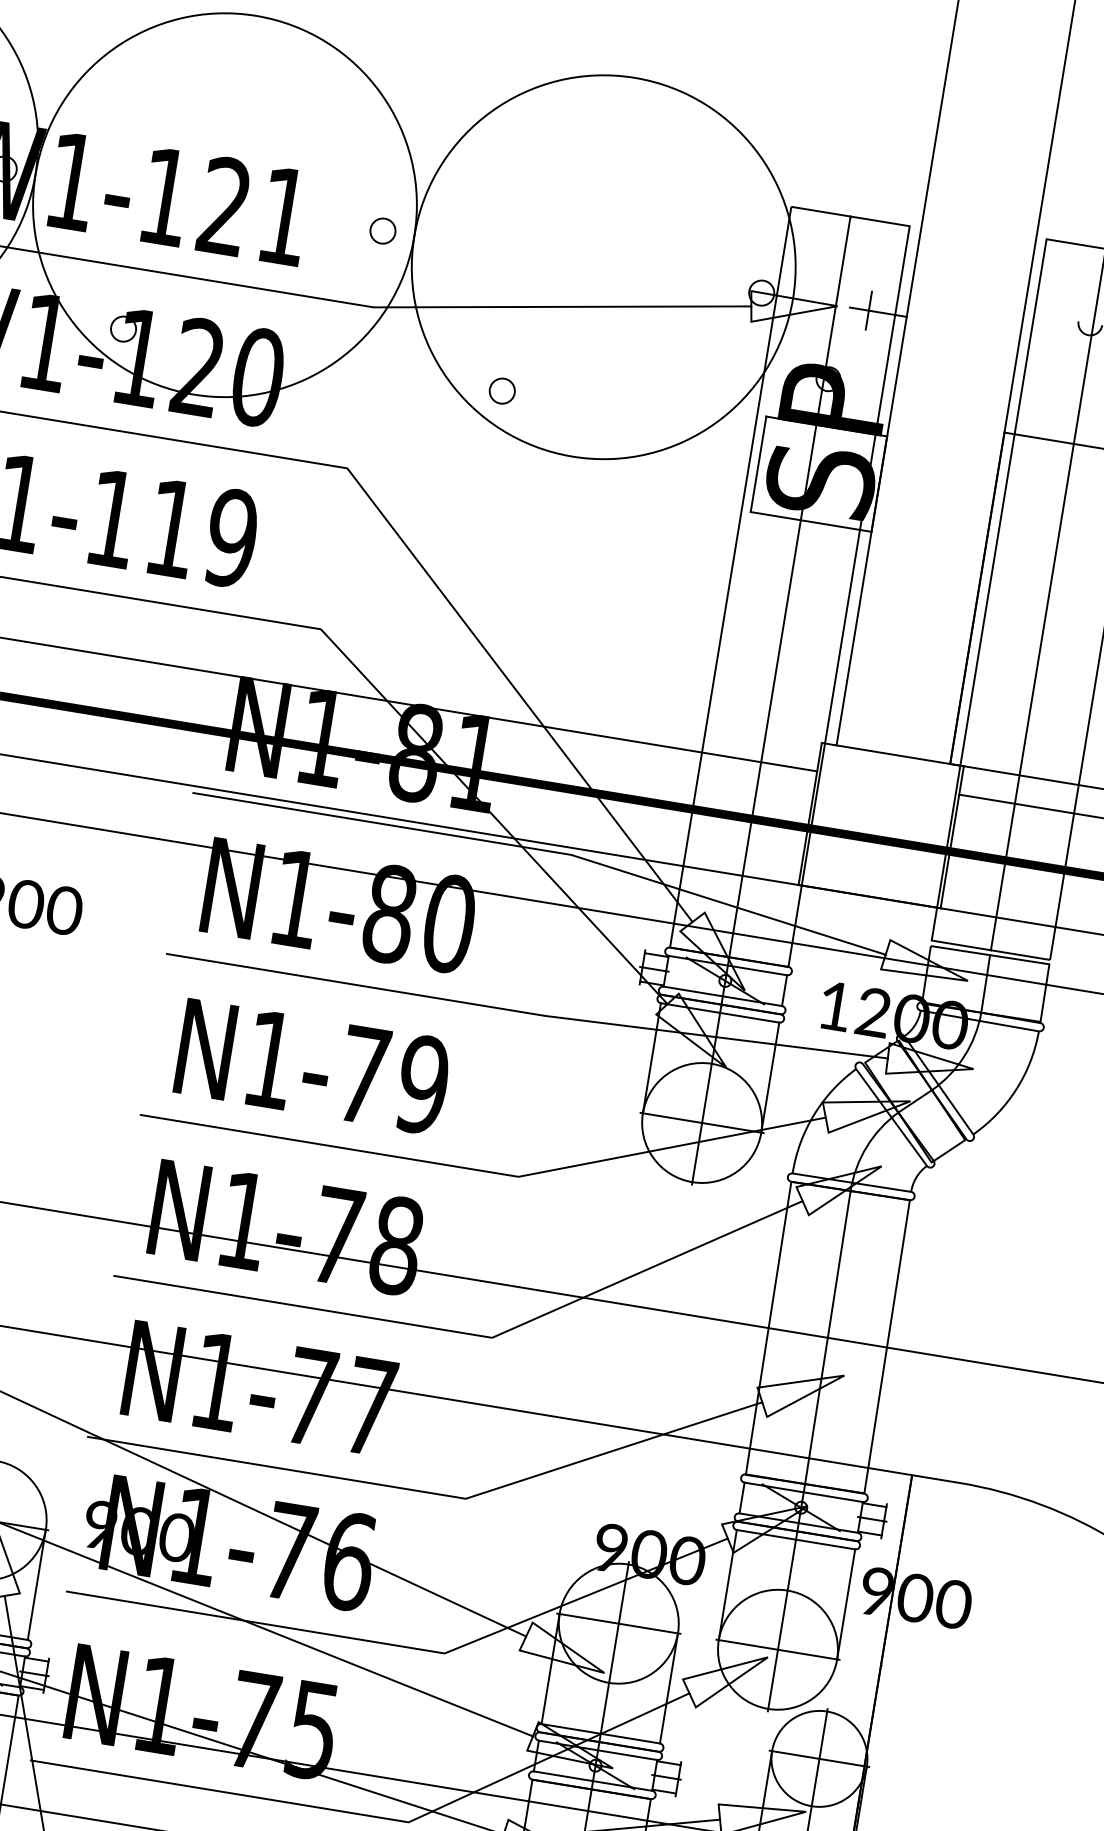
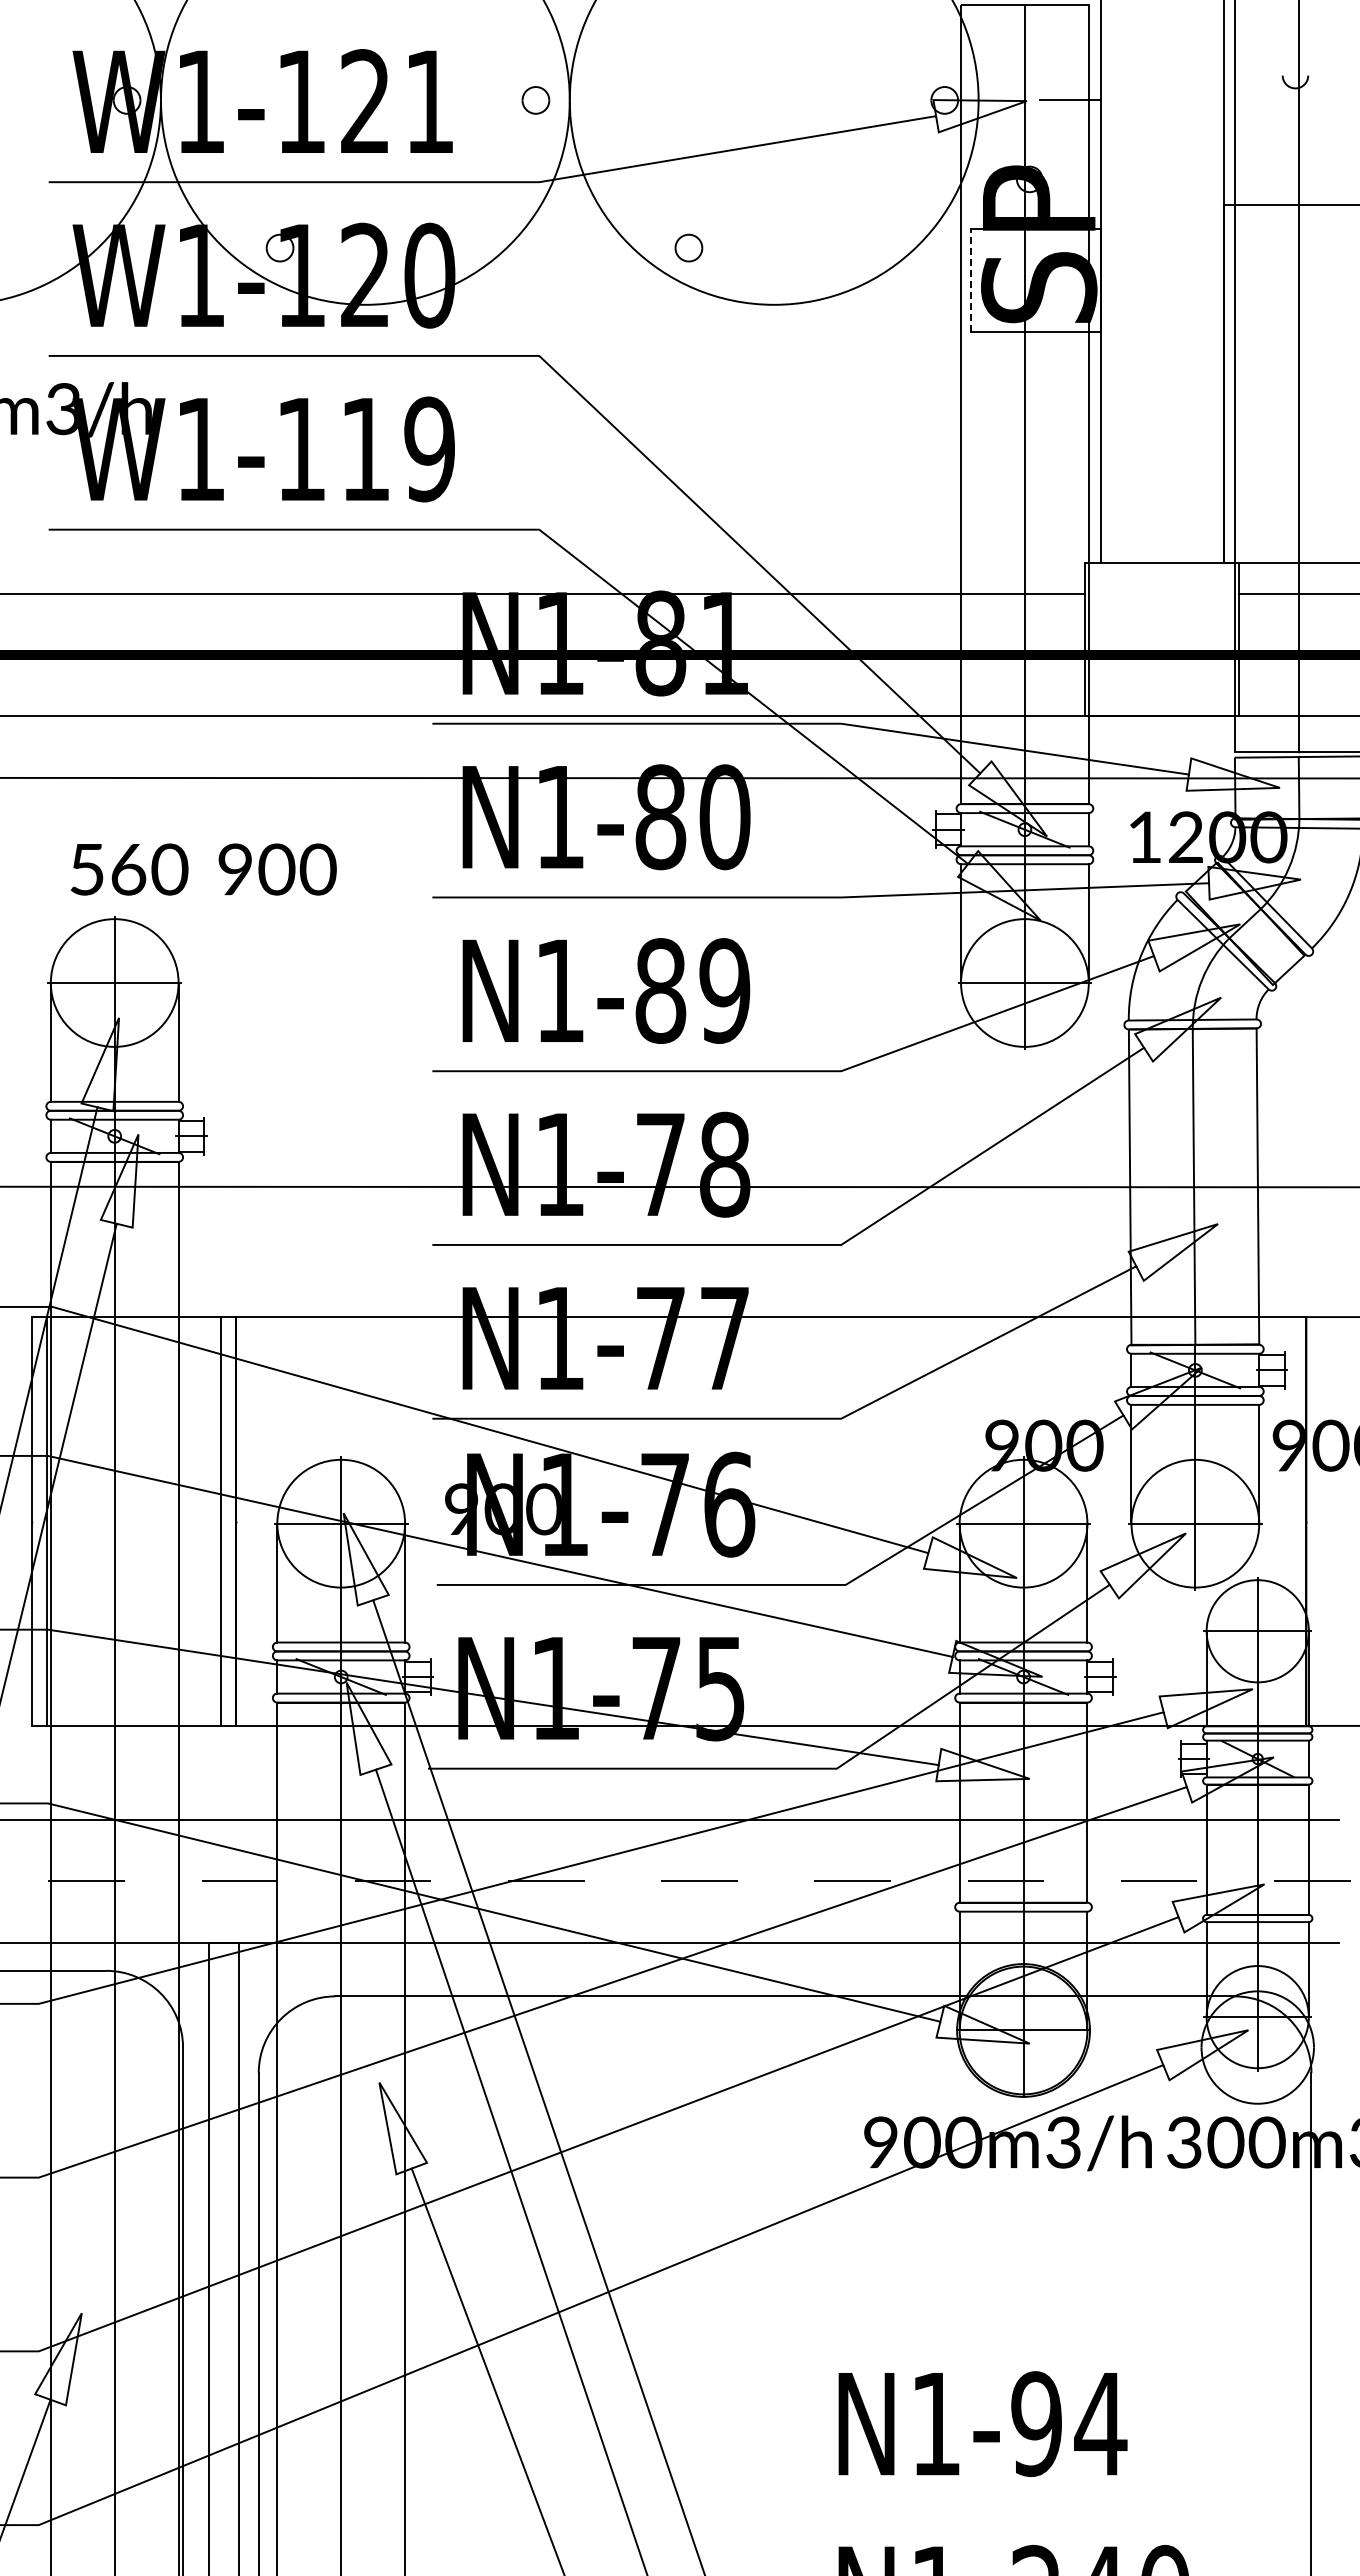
line: (869, 309) -> (1060, 99), removed
line: (758, 463) -> (970, 280), solid -> dashed
text: (363, 1074) -> (660, 990), N1-79 -> N1-89

